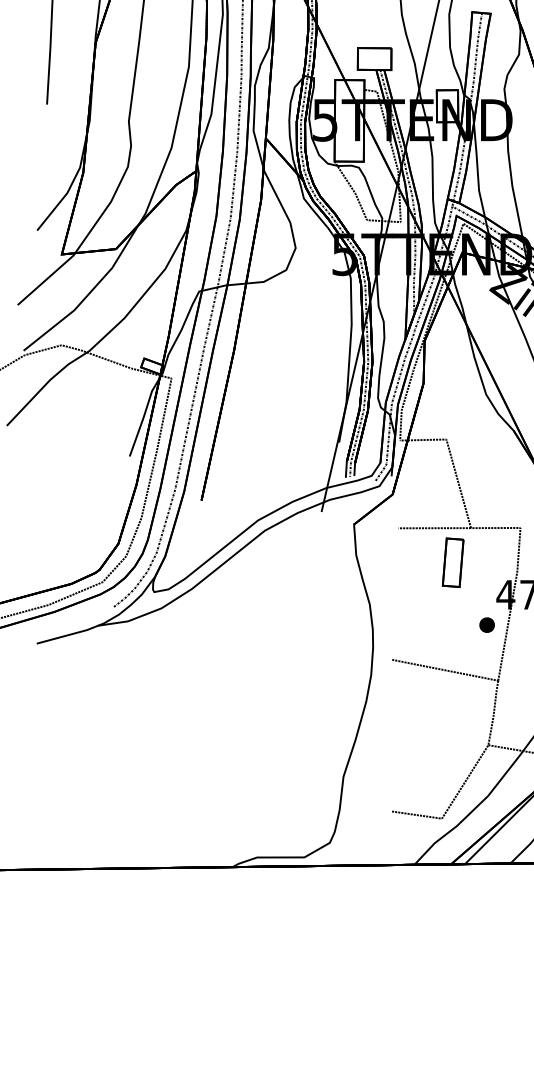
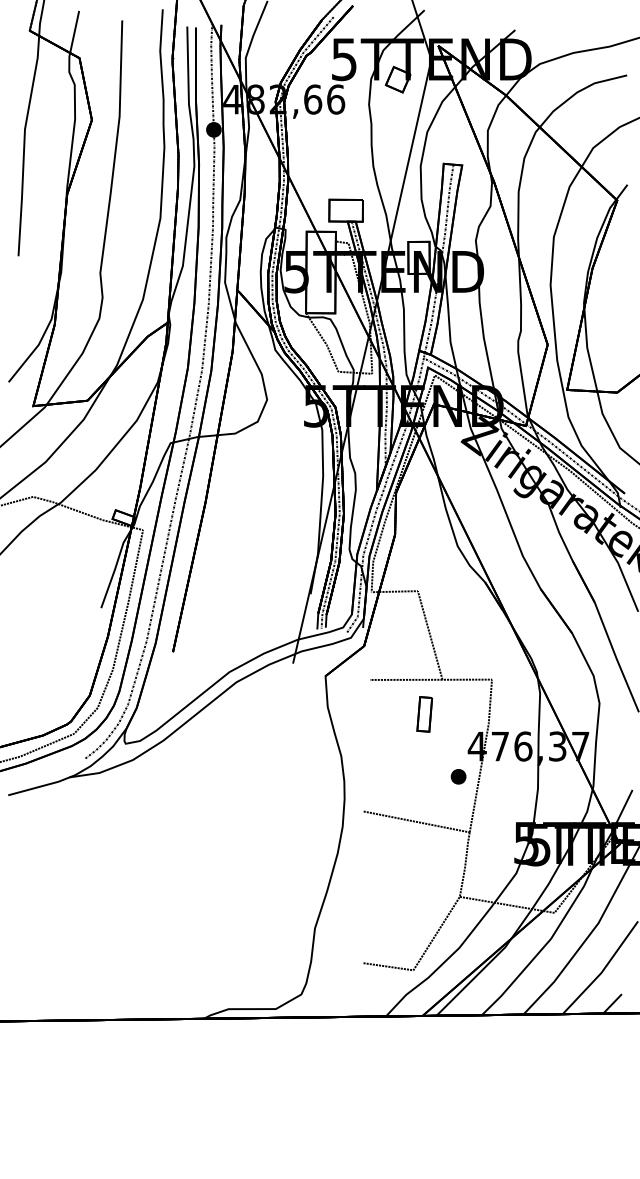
part: (453, 562) -> (424, 714), size x0.71

